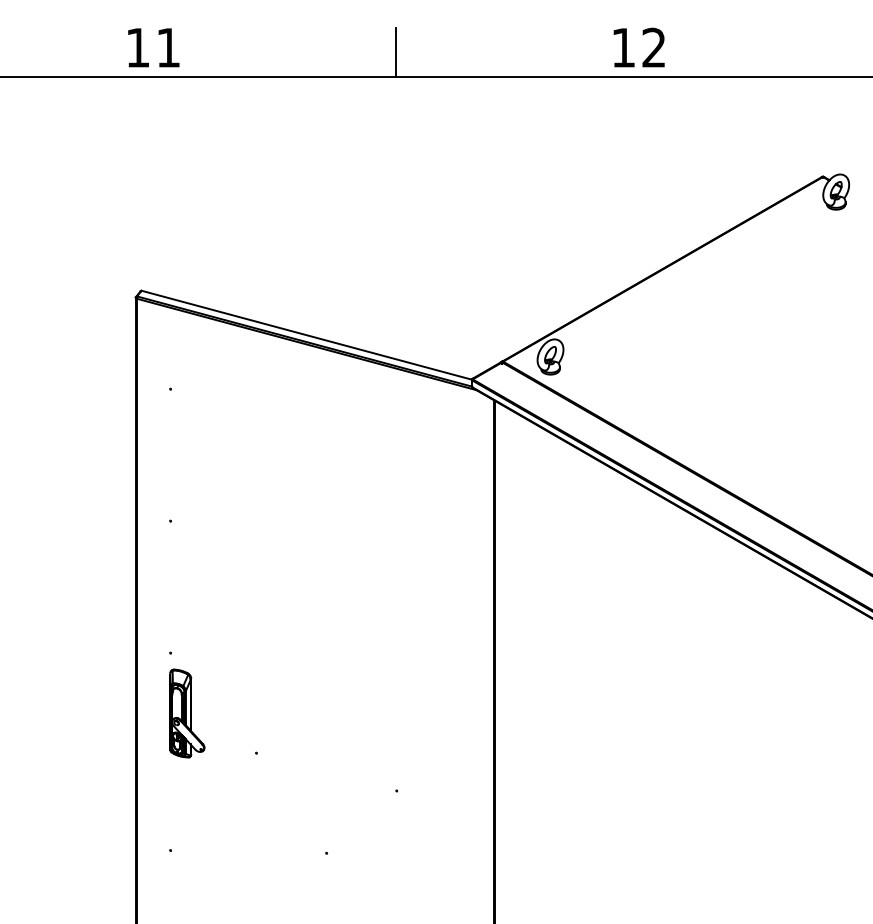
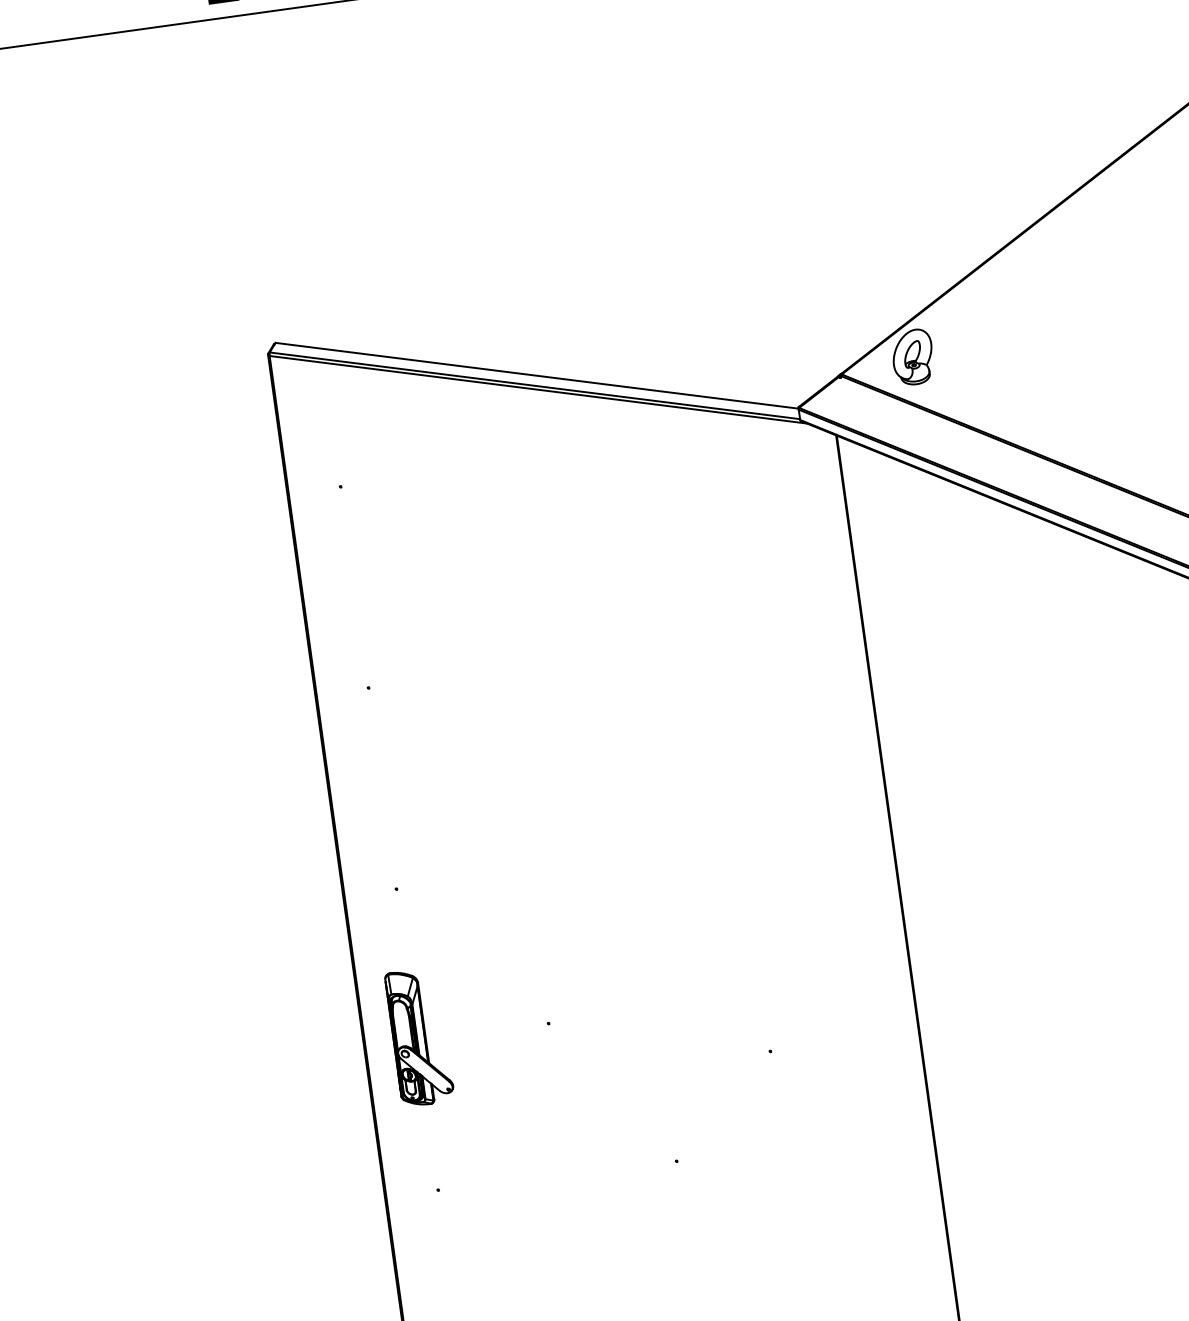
part: (187, 713) -> (419, 1037), moved

